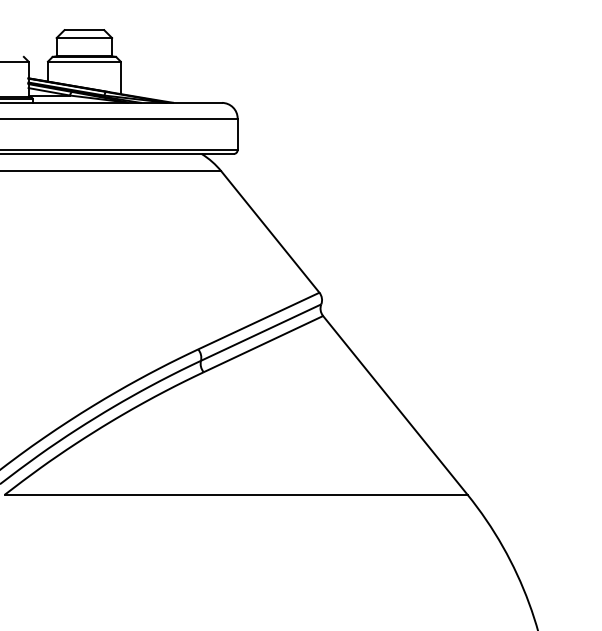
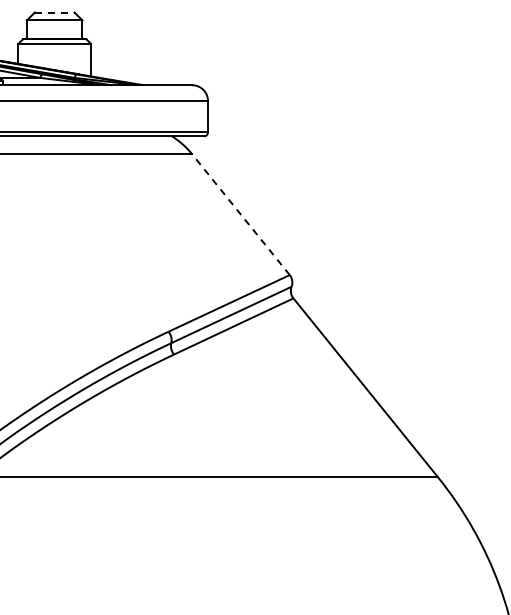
line: (84, 30) -> (54, 12), solid -> dashed
line: (270, 232) -> (240, 214), solid -> dashed

